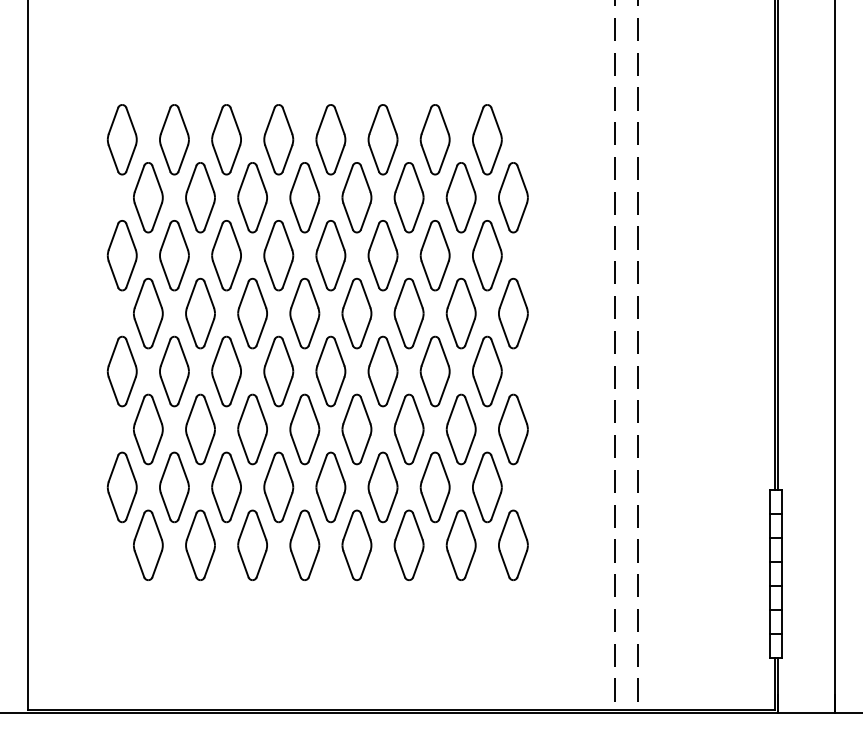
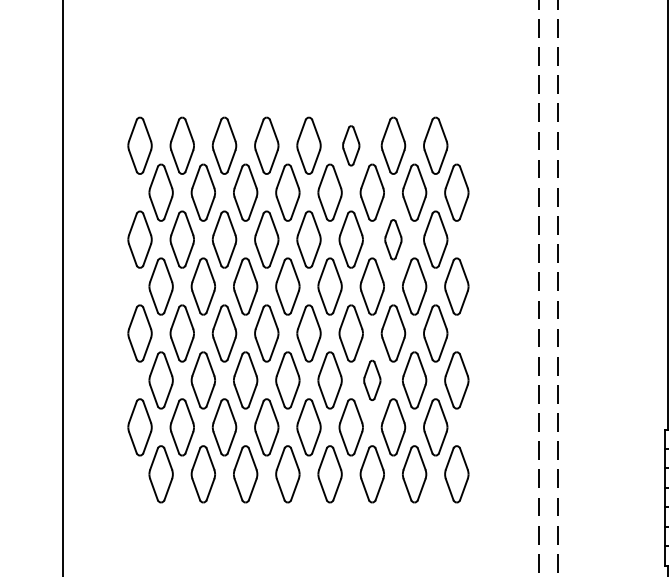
part: (382, 139) -> (350, 145), size x0.7
part: (434, 255) -> (392, 239), size x0.7
part: (408, 429) -> (371, 380), size x0.7

